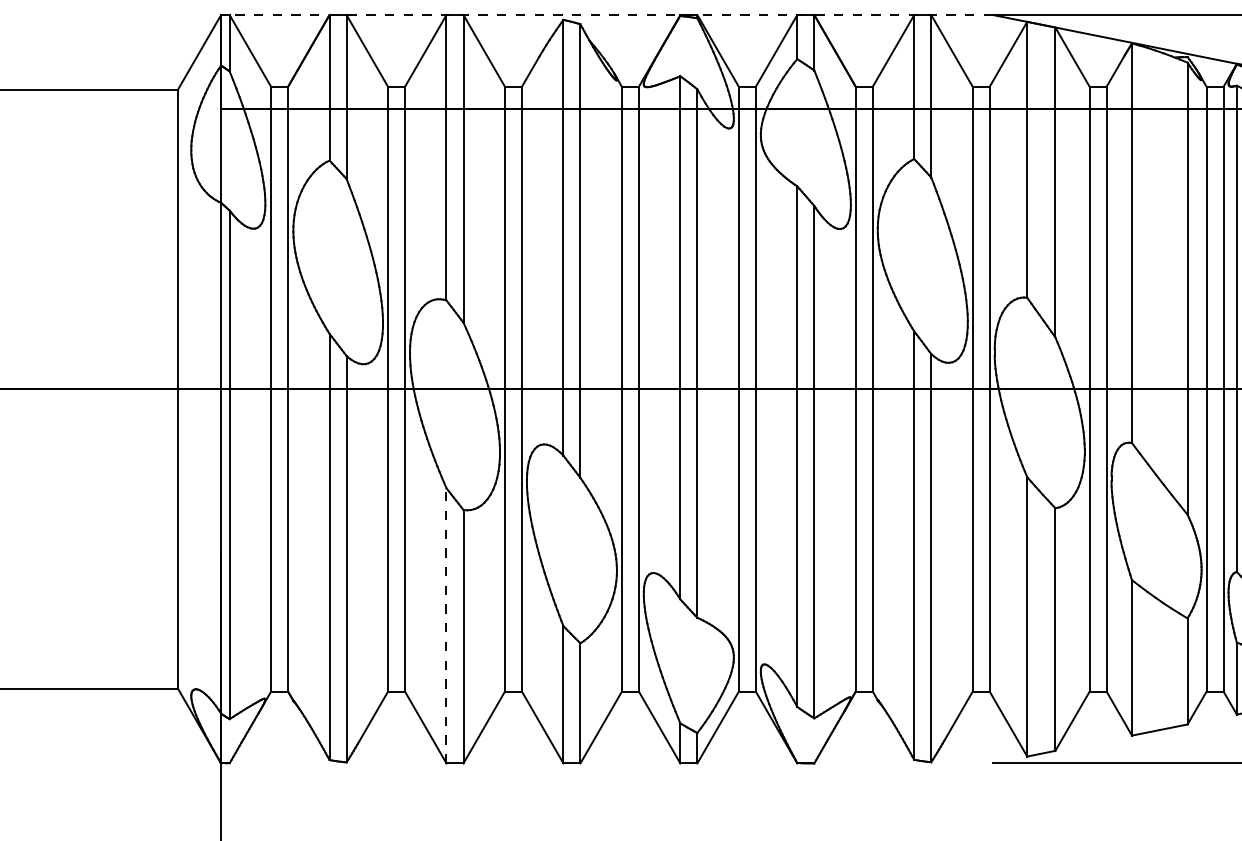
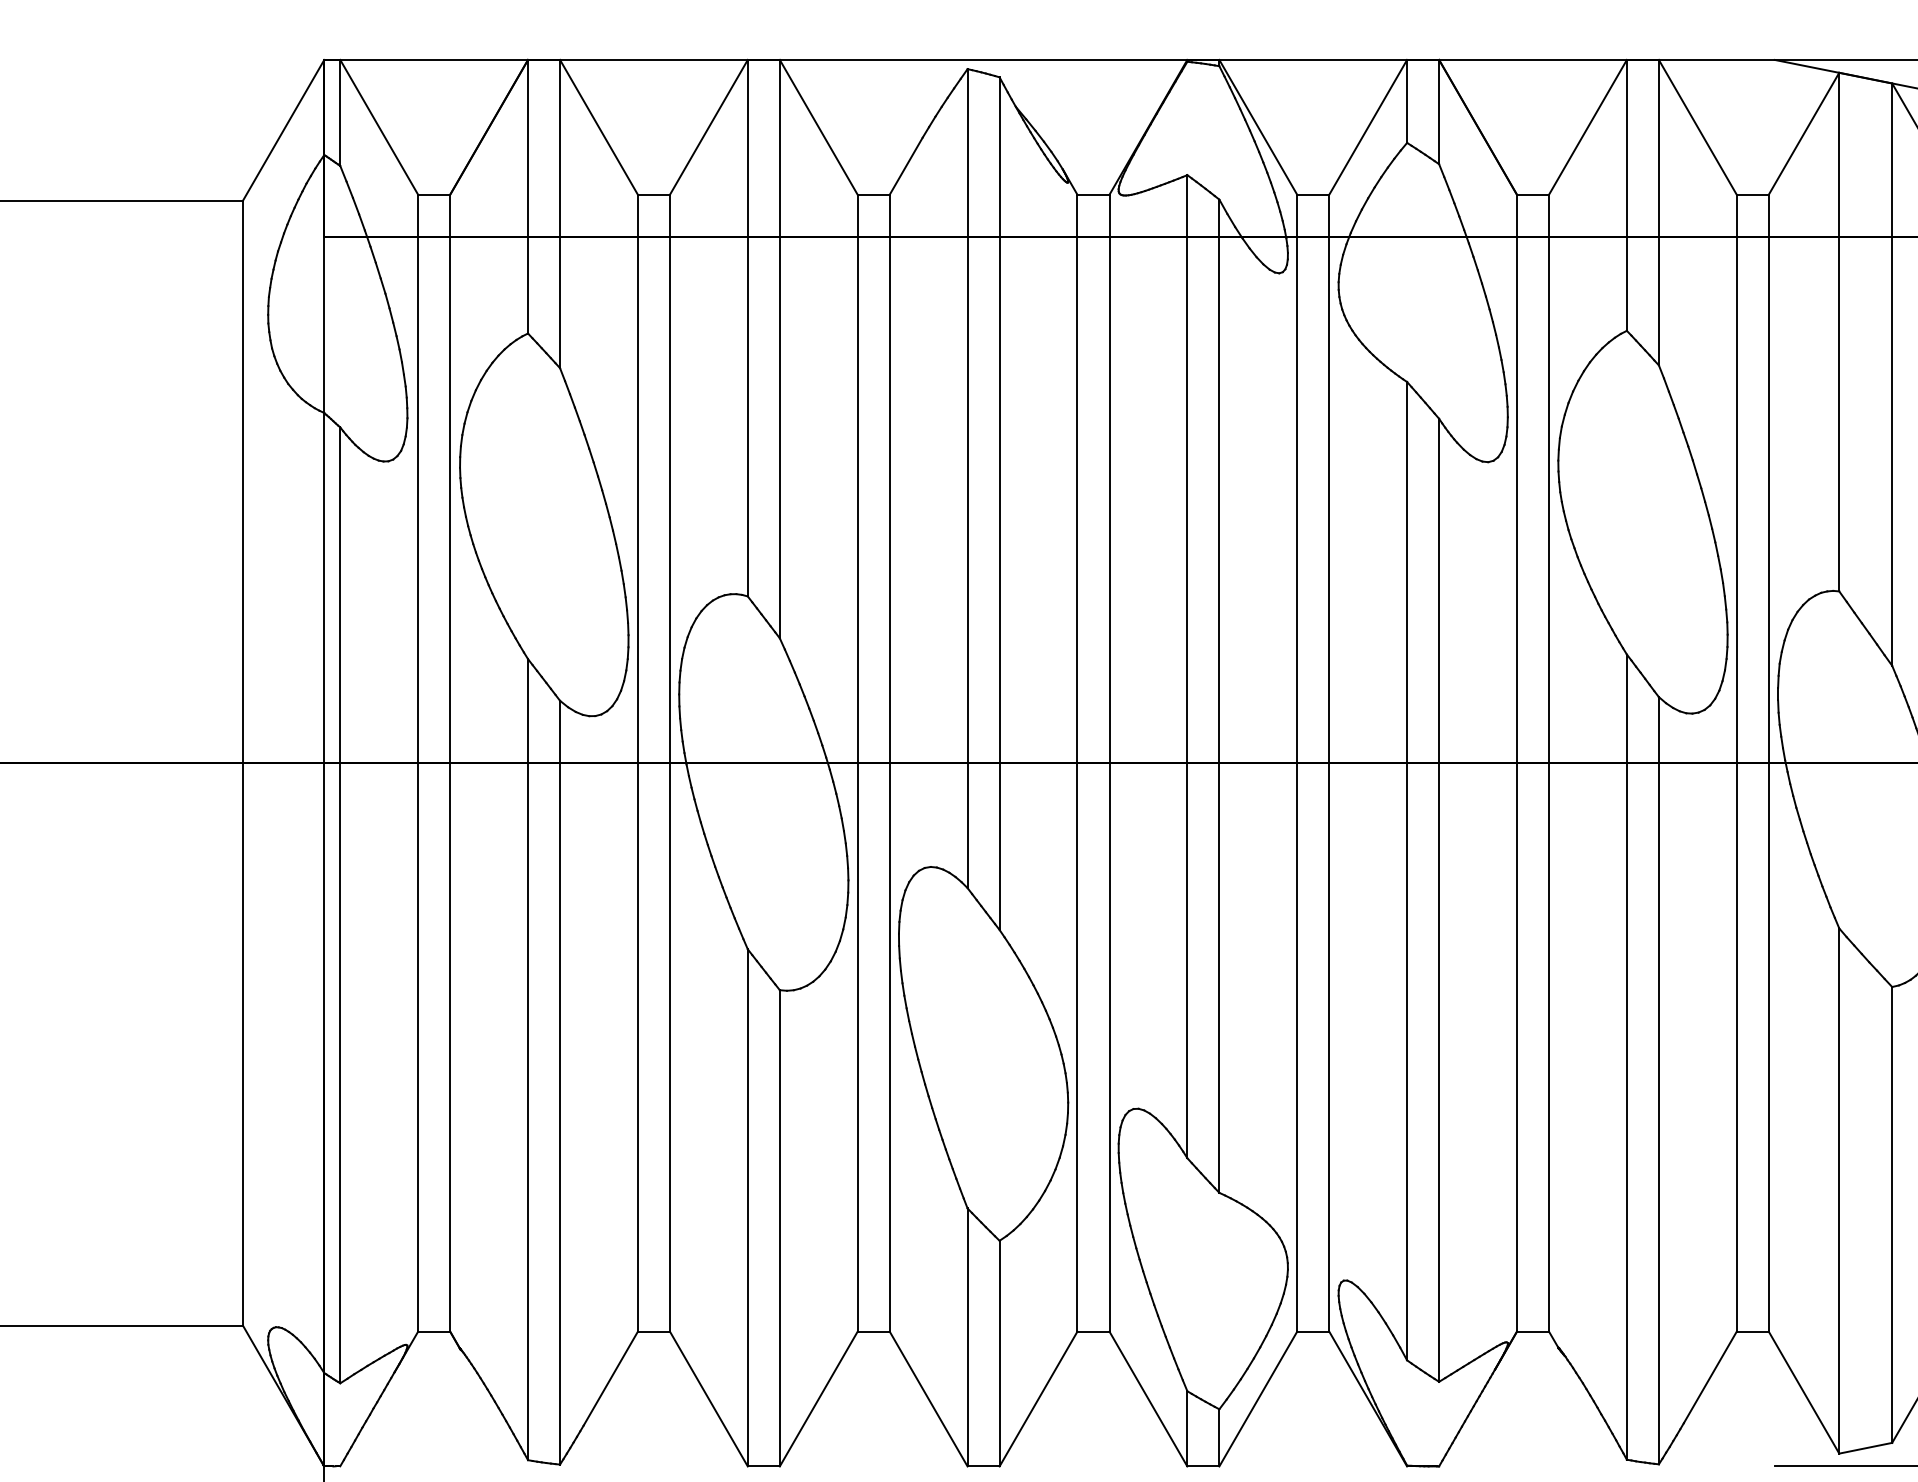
line: (607, 15) -> (1050, 60), dashed -> solid
line: (446, 625) -> (747, 1207), dashed -> solid

